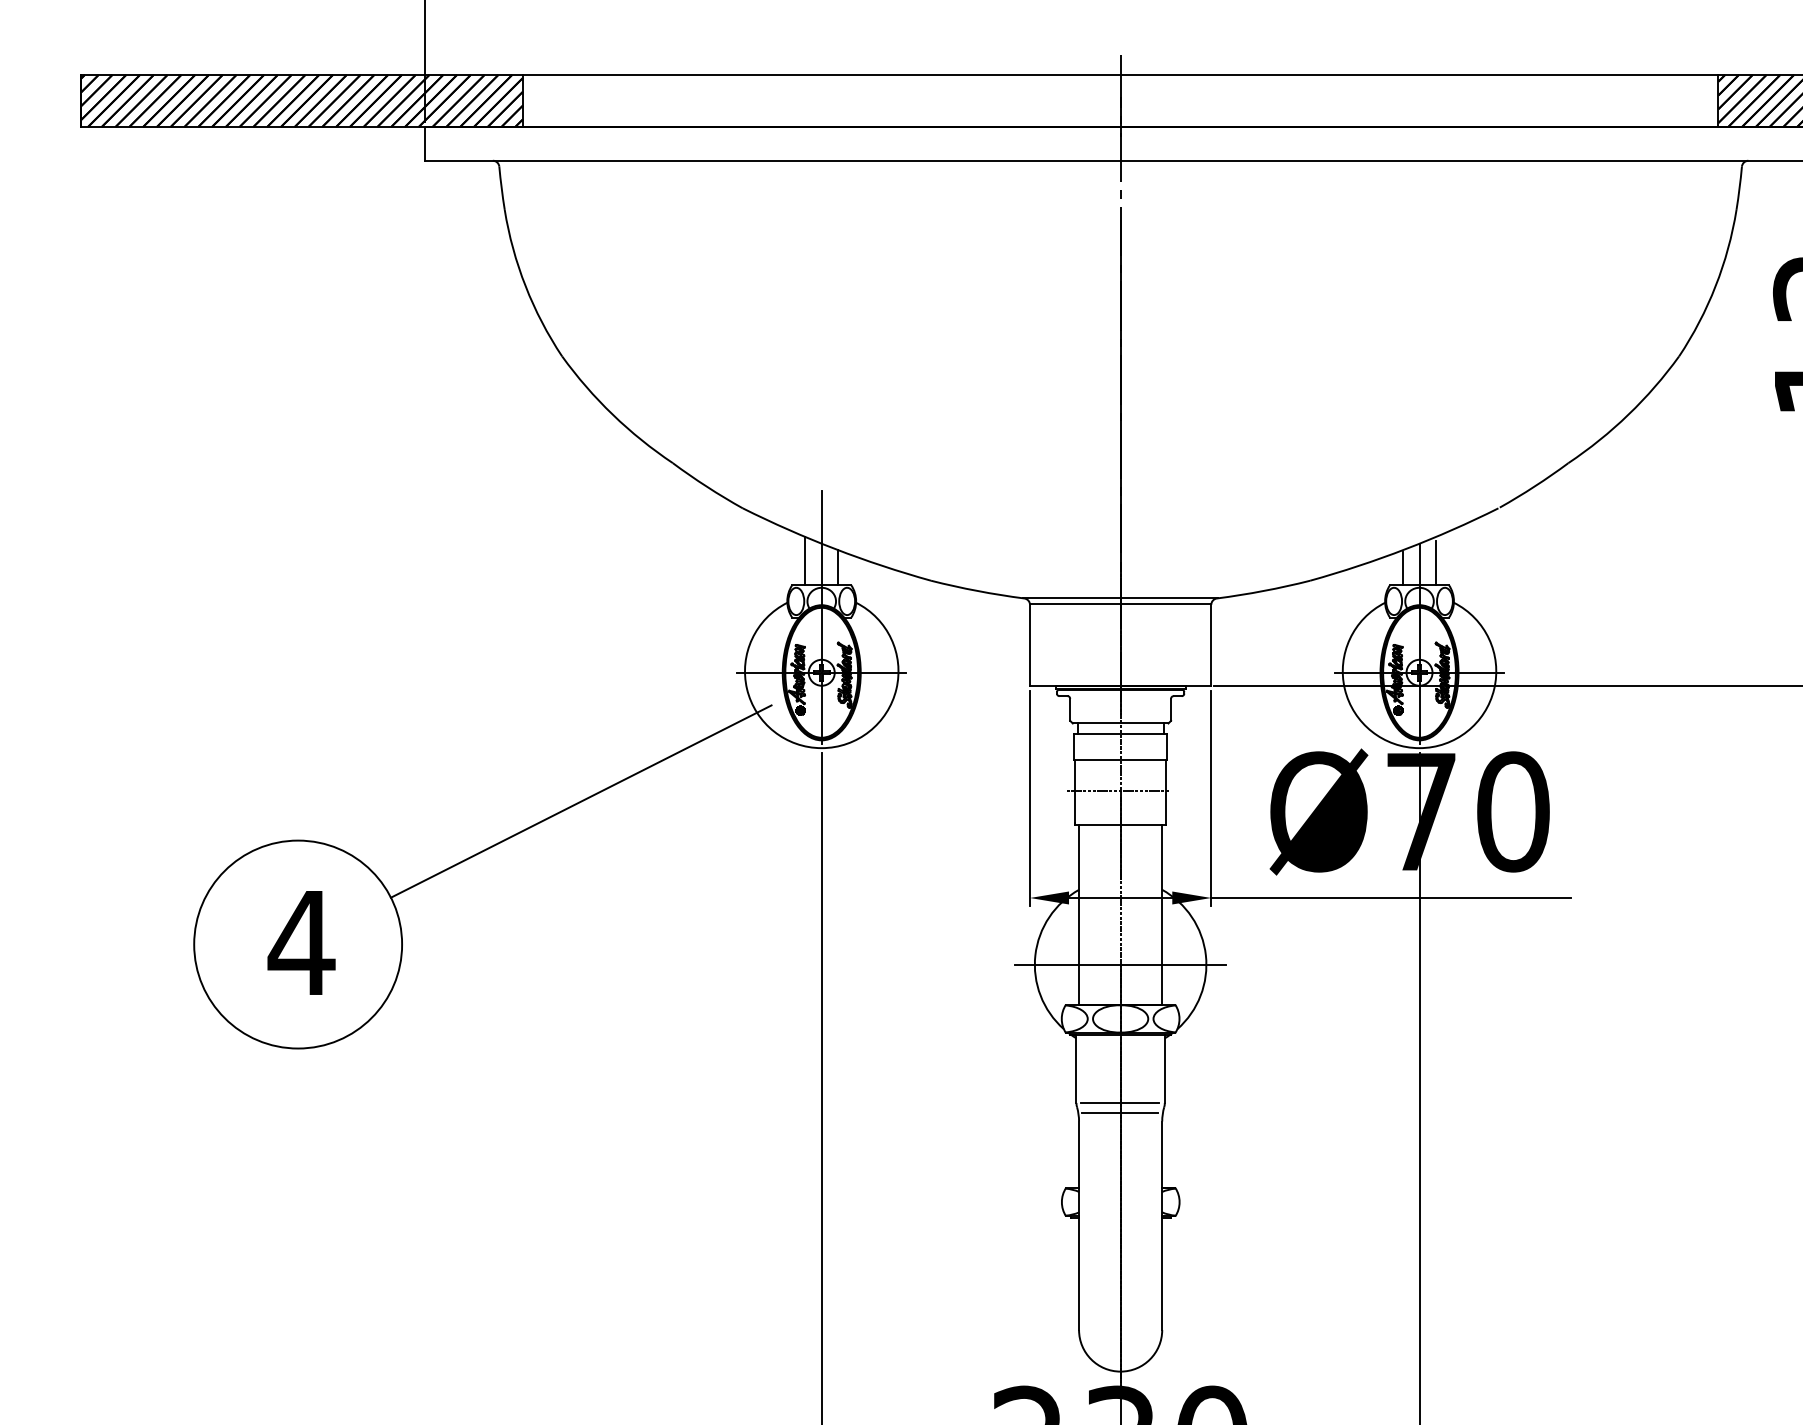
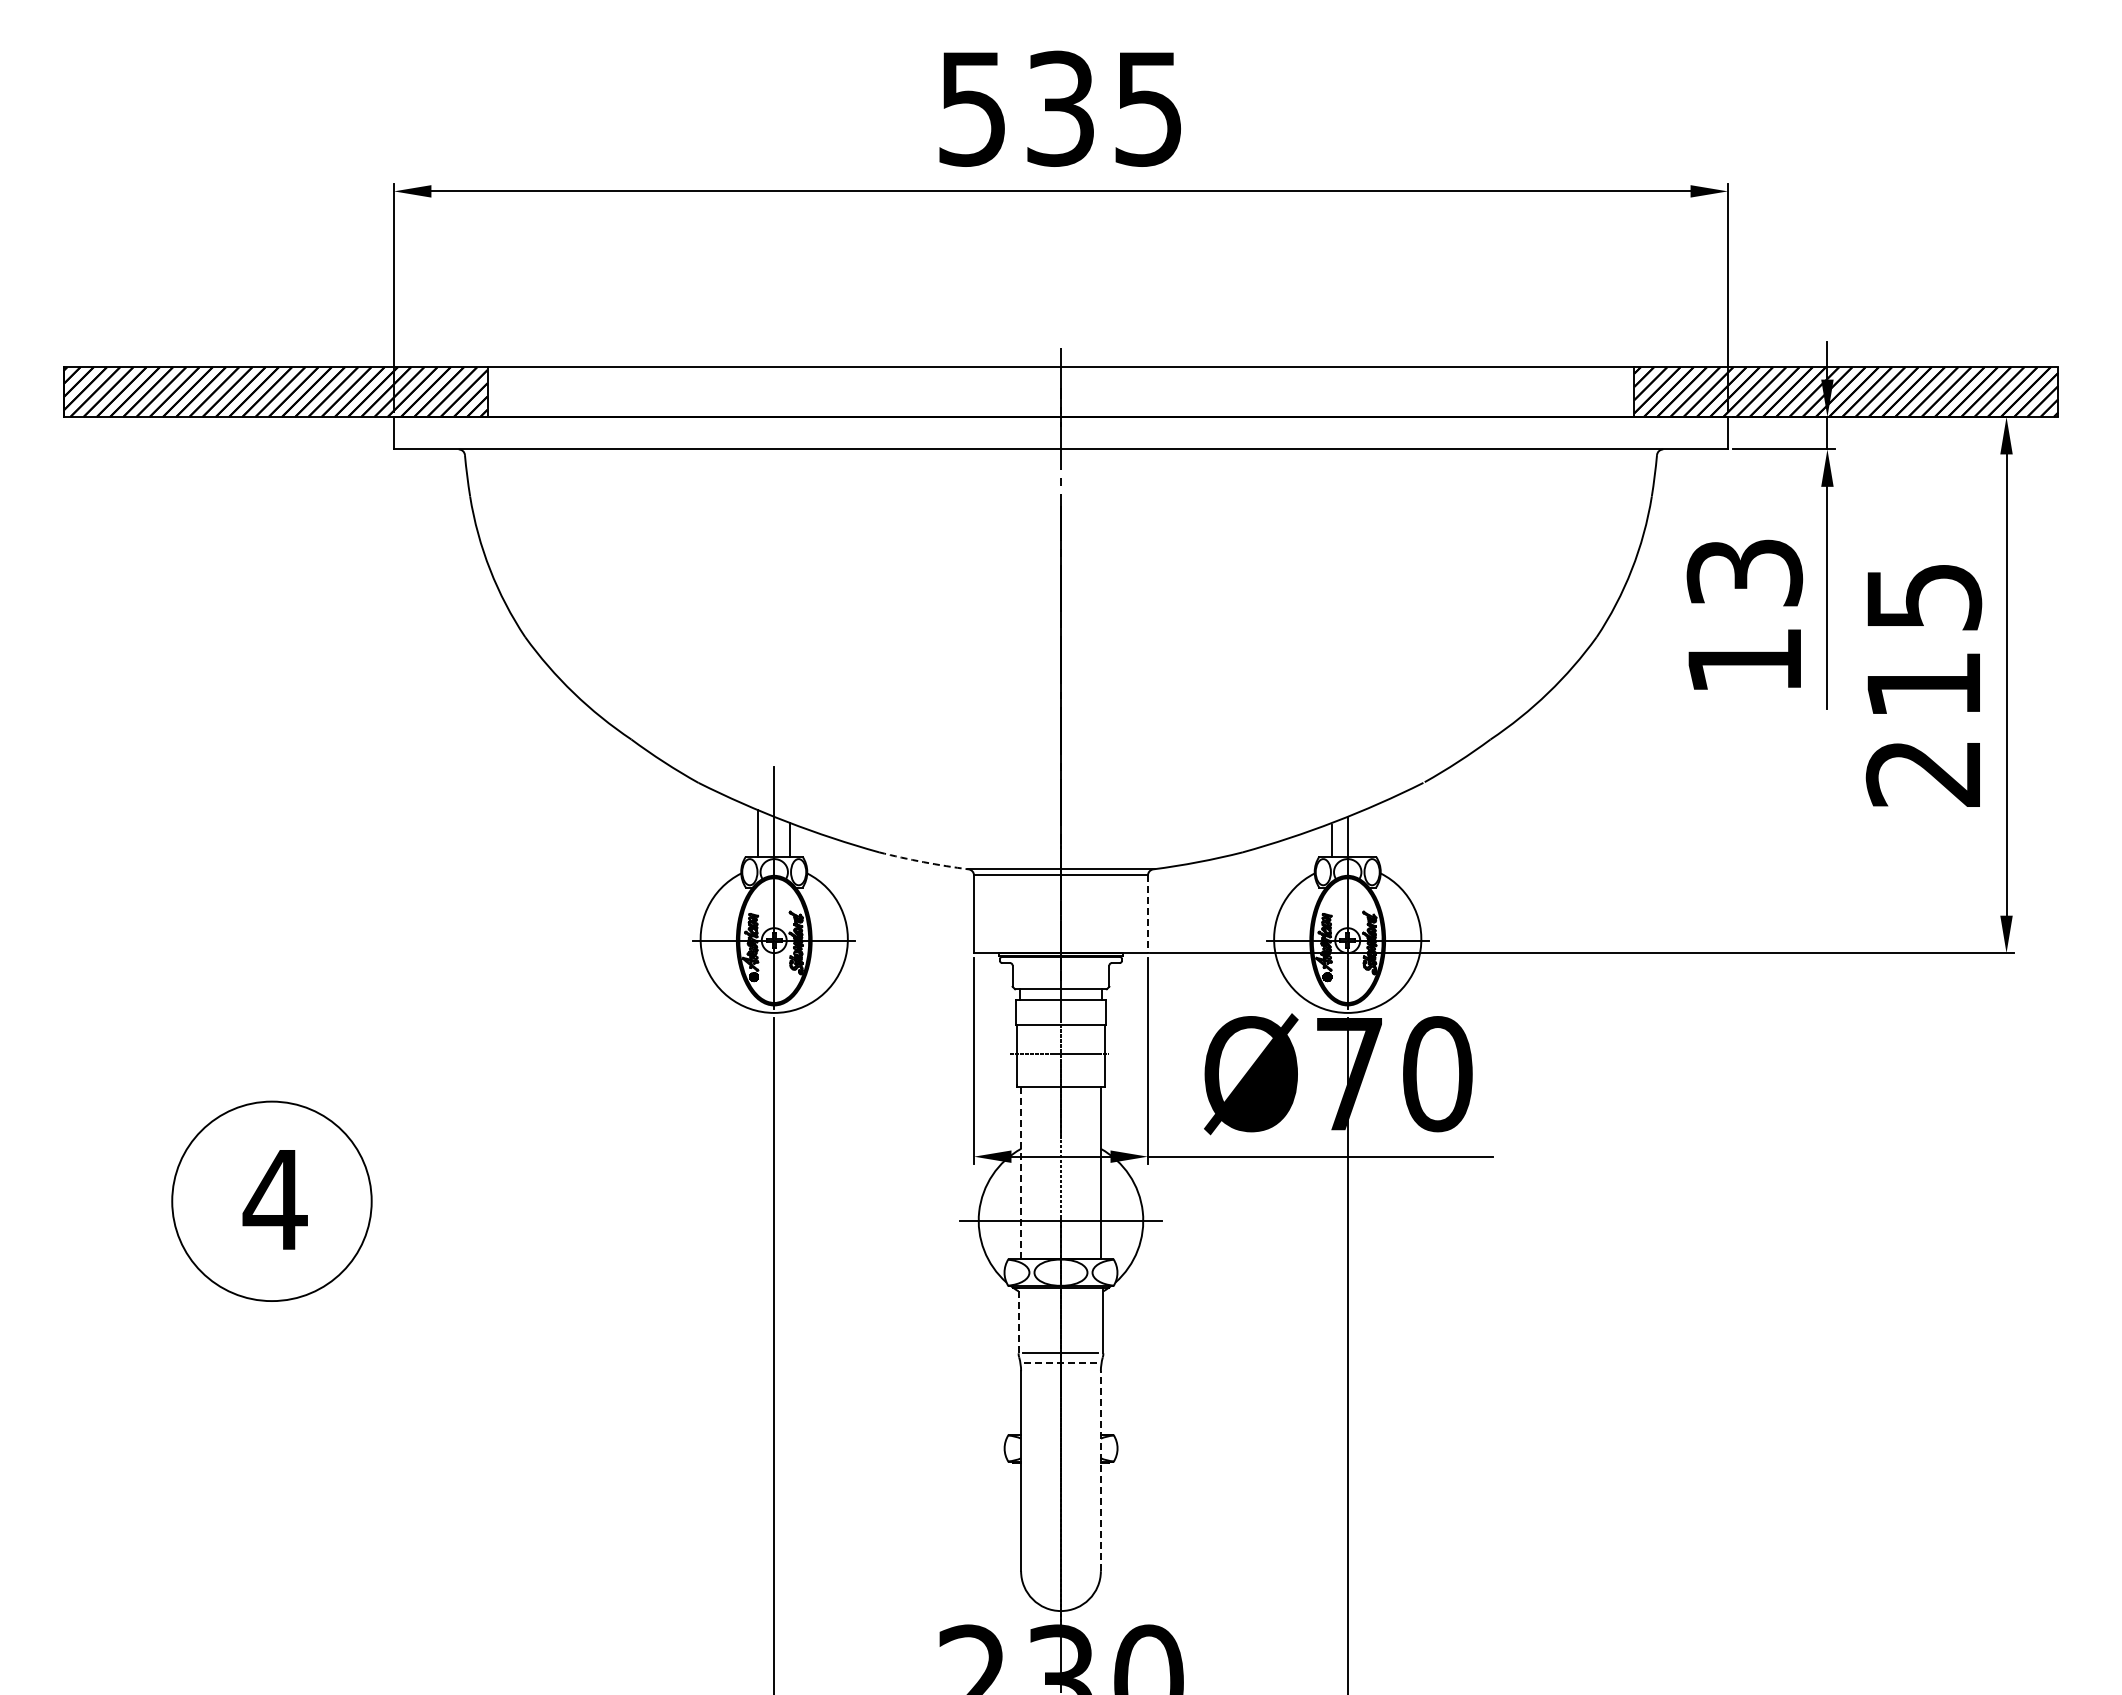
line: (1435, 563) -> (1363, 835), removed
arc: (977, 591) -> (923, 862), solid -> dashed
line: (1210, 645) -> (1147, 914), solid -> dashed
line: (581, 800) -> (543, 1063), removed
line: (1079, 915) -> (1021, 1173), solid -> dashed
line: (1076, 1068) -> (1018, 1320), solid -> dashed
line: (1119, 1113) -> (1059, 1363), solid -> dashed
line: (1161, 1225) -> (1100, 1470), solid -> dashed

